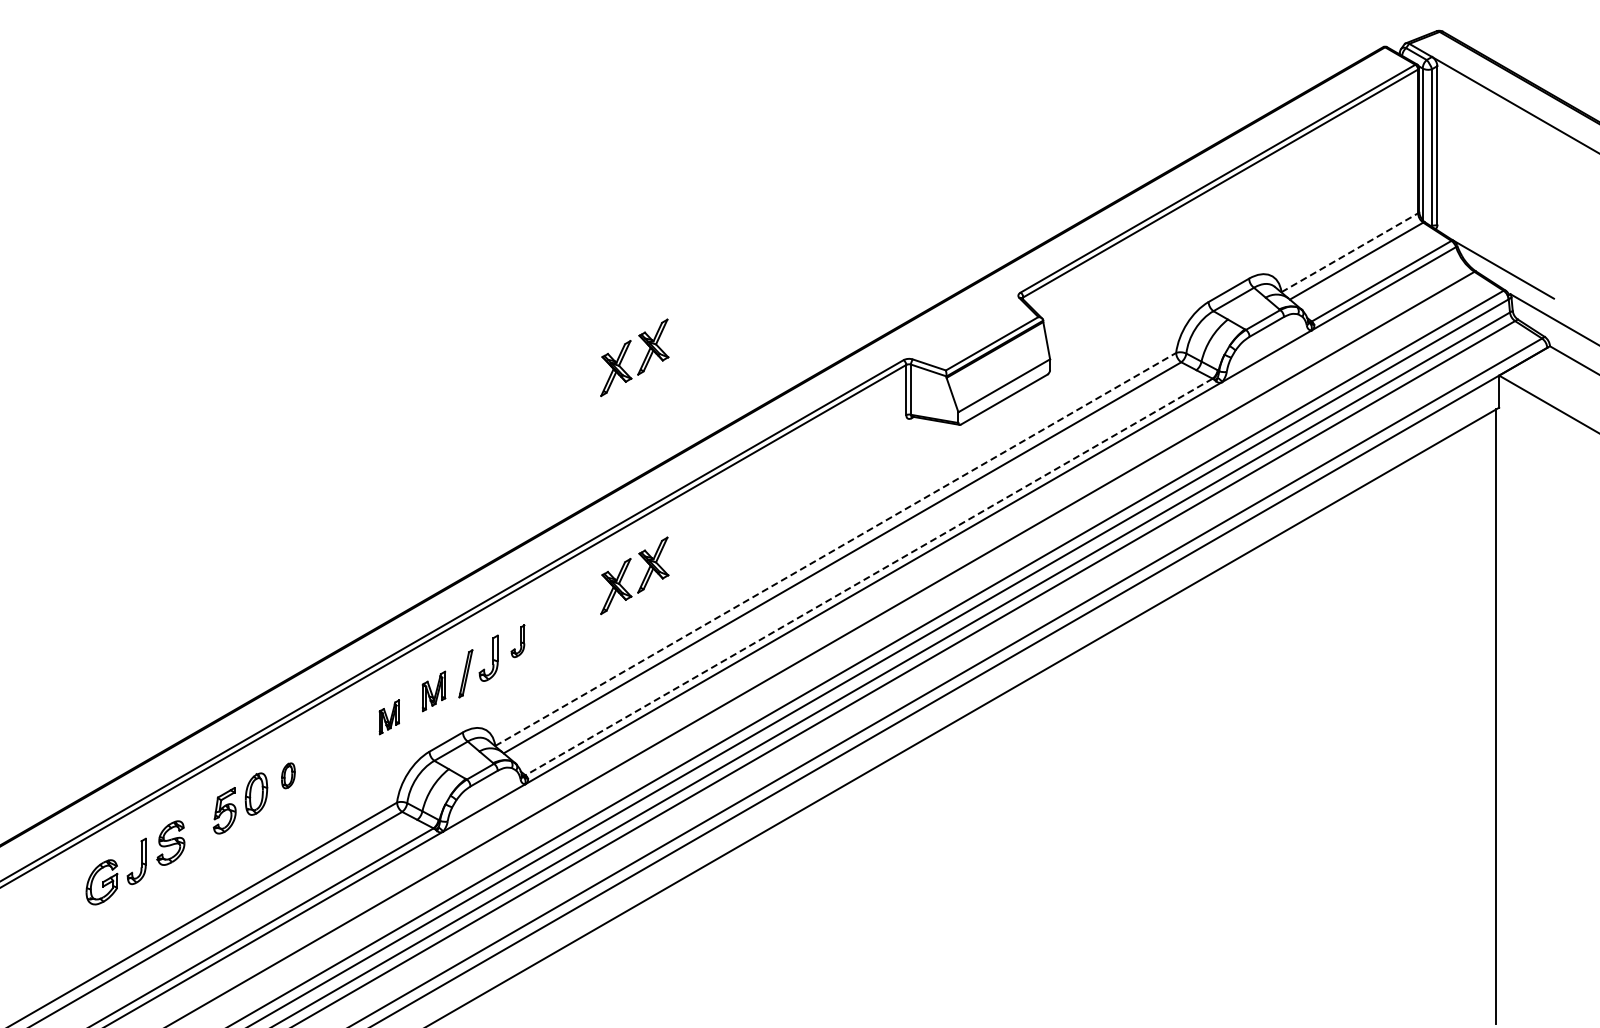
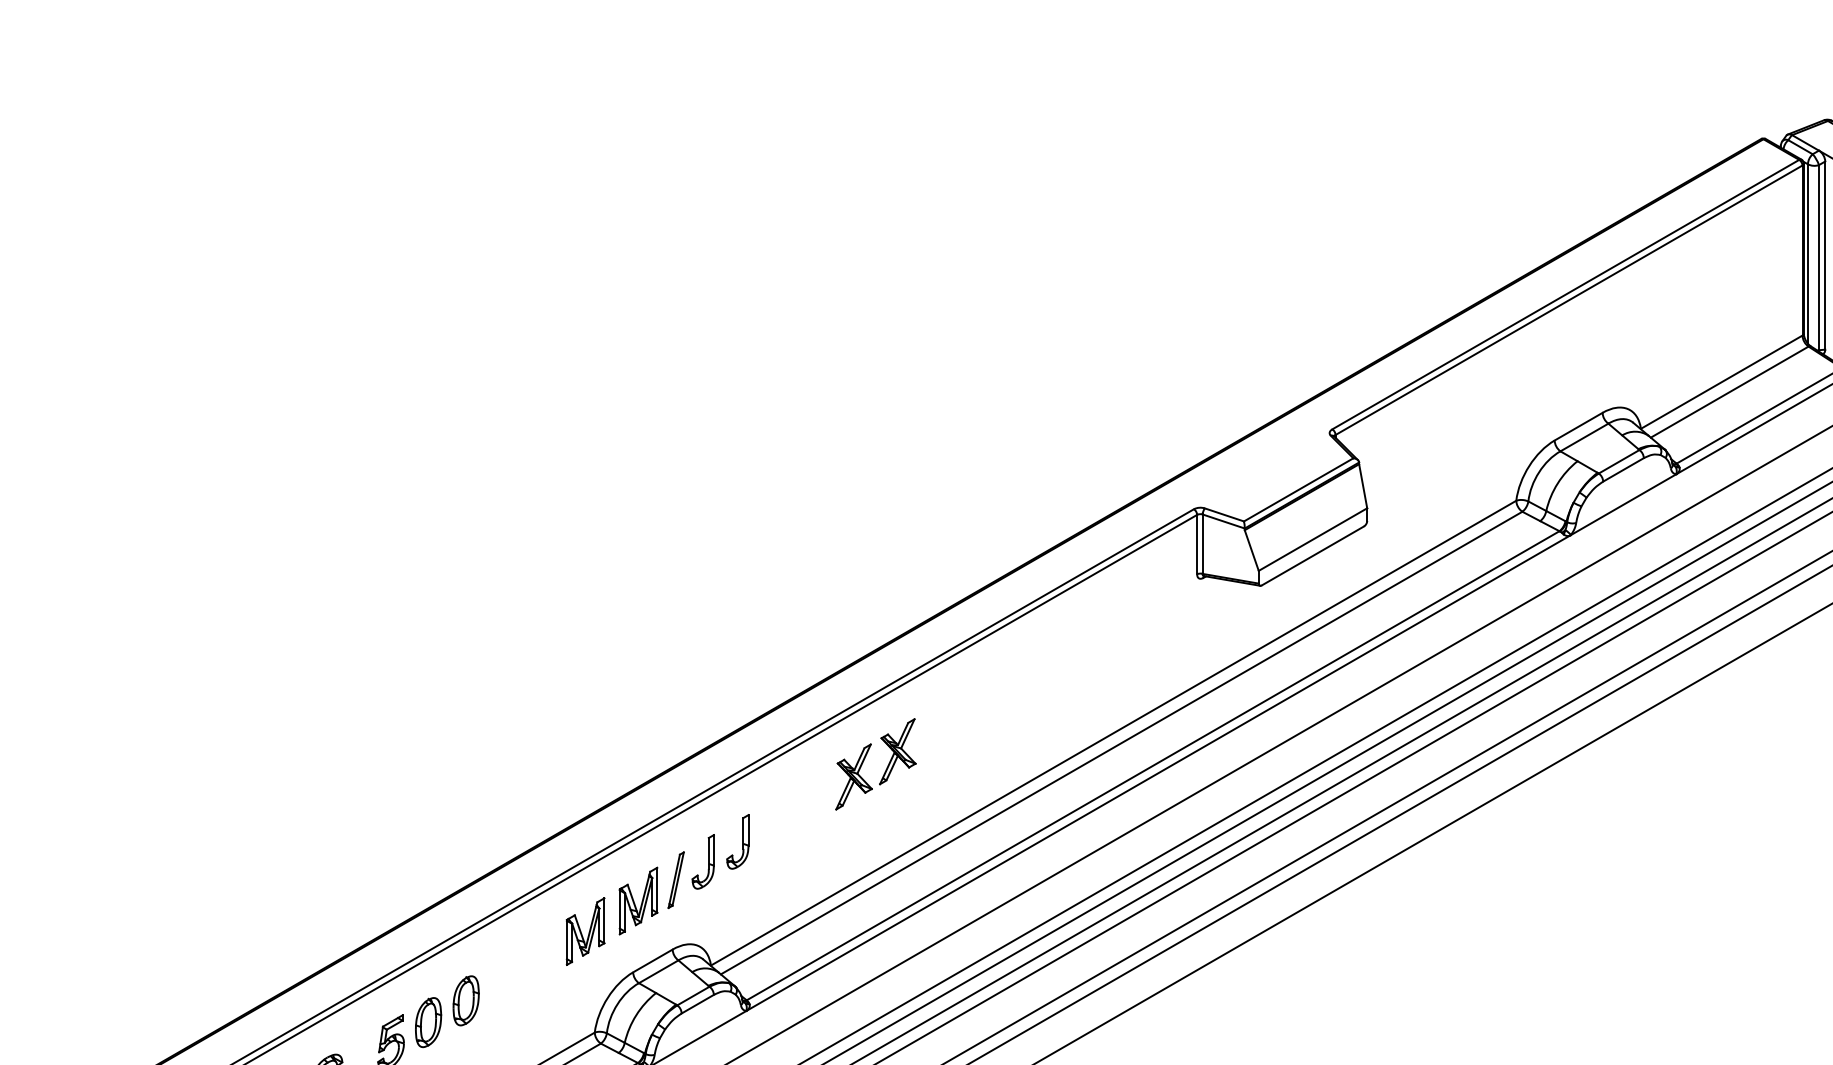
line: (1349, 252) -> (1721, 381), dashed -> solid
part: (626, 352) -> (866, 500), removed
line: (836, 549) -> (1114, 733), dashed -> solid
line: (869, 577) -> (1153, 766), dashed -> solid
part: (517, 640) -> (737, 840), size x1.43
part: (433, 691) -> (637, 901), size x1.43
part: (389, 717) -> (585, 931), size x1.67
part: (288, 775) -> (466, 1000), size x1.67

